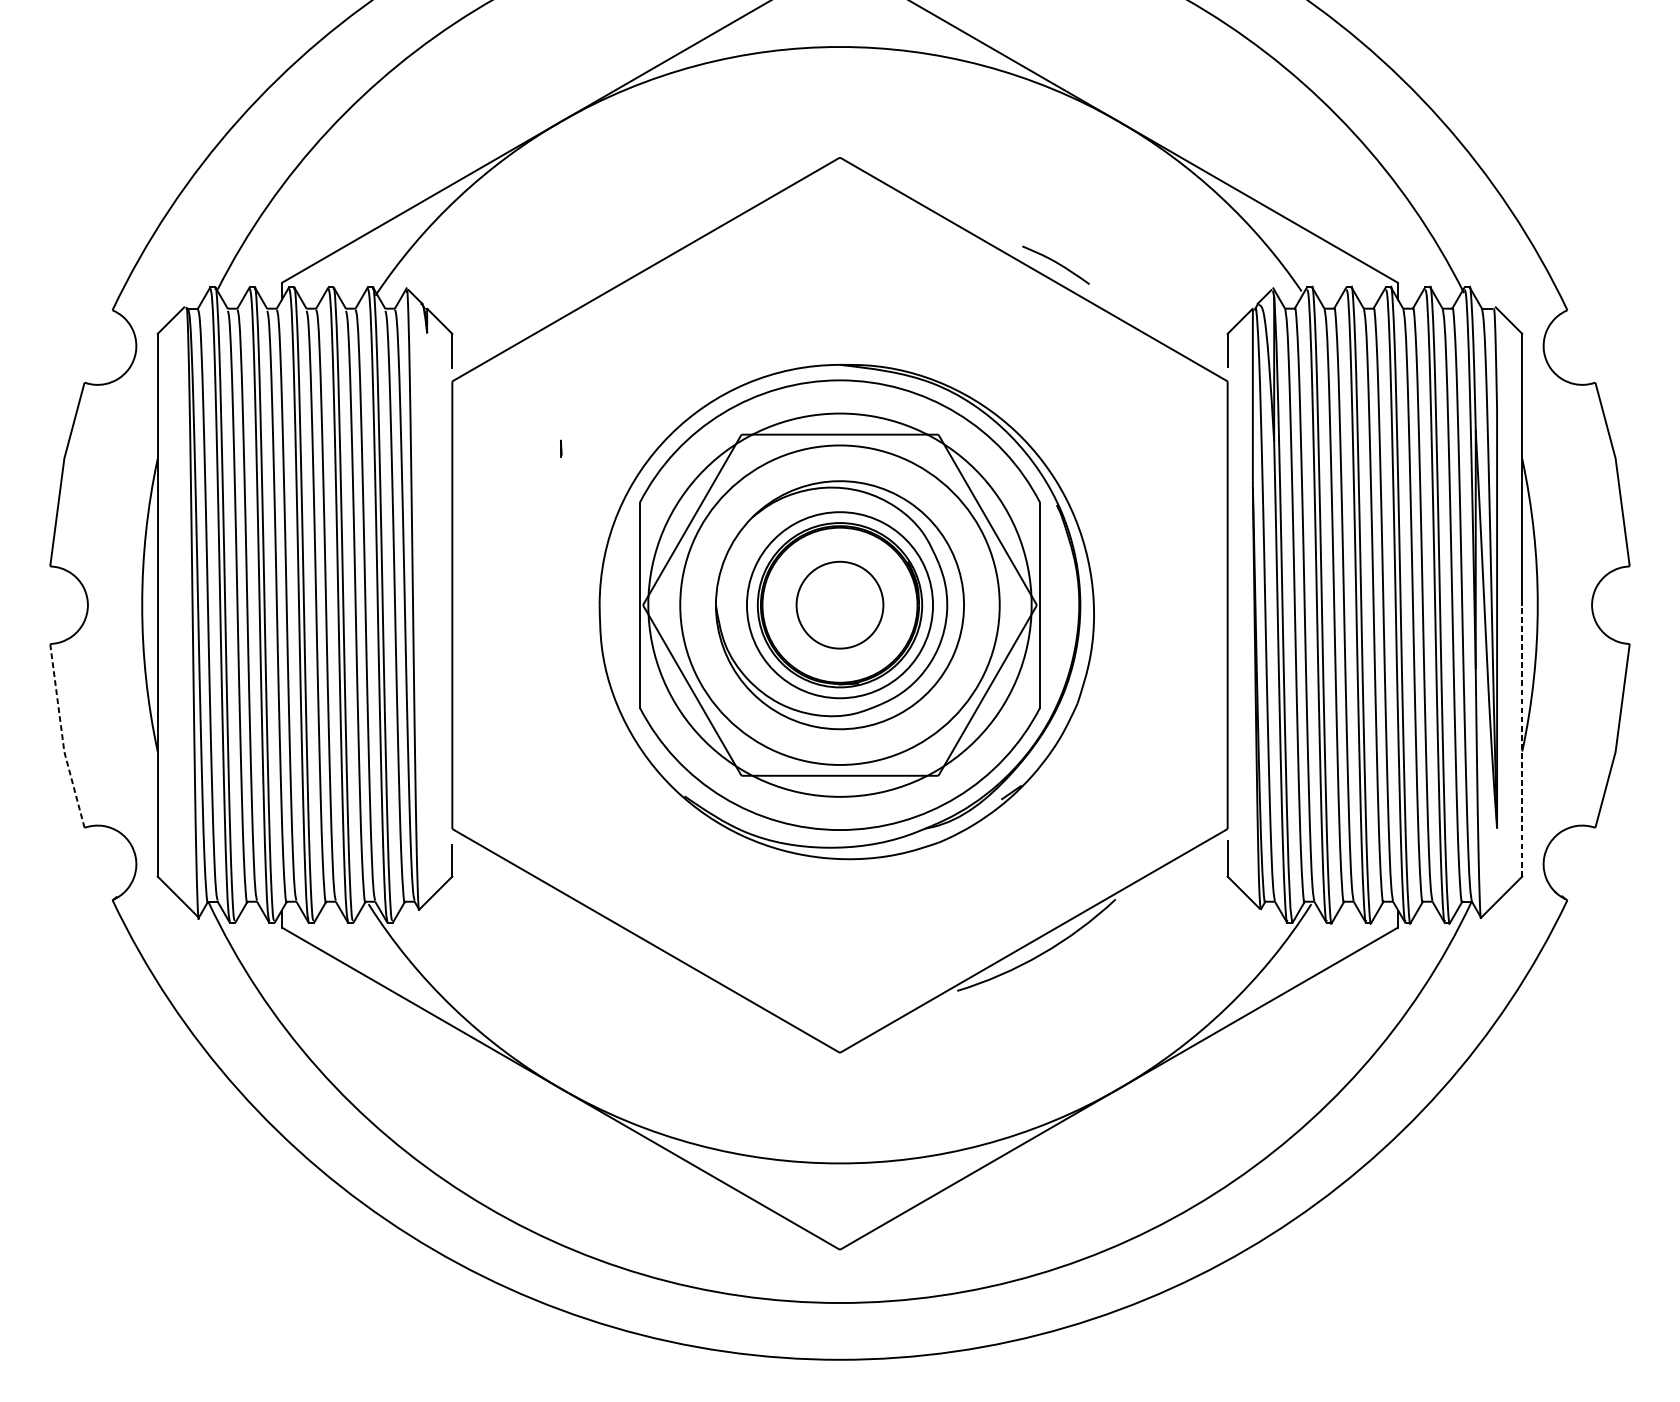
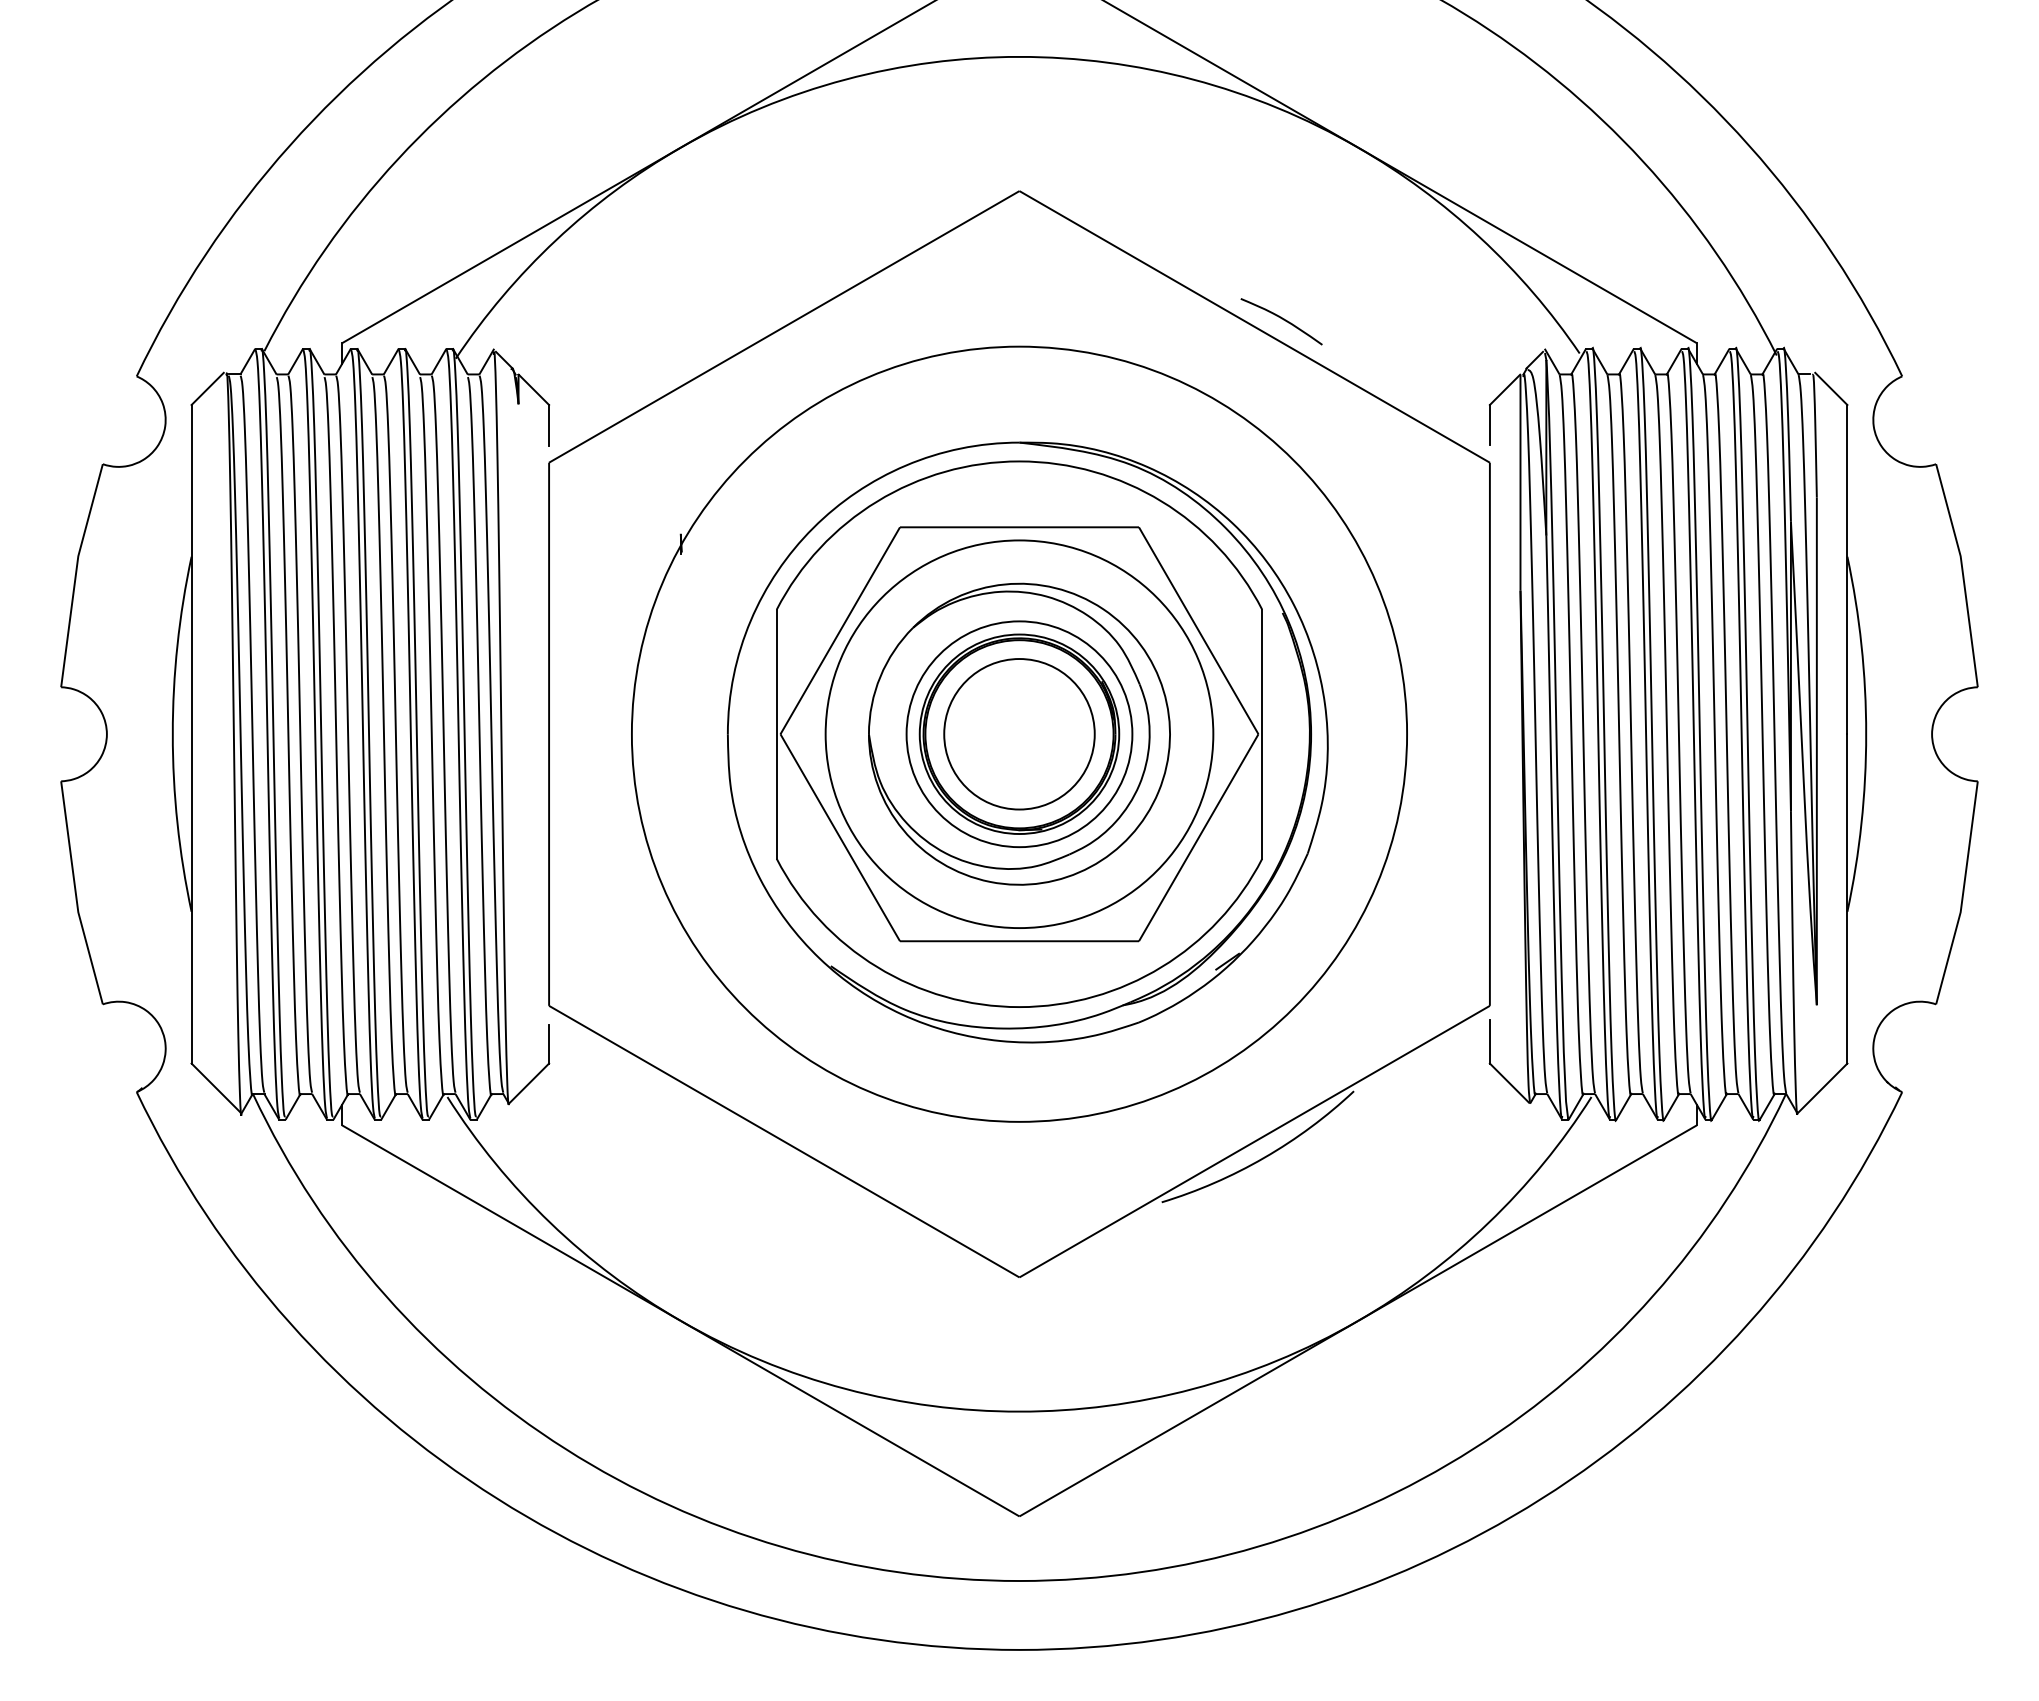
circle: (840, 604) -> (1019, 733), size x1.67
circle: (840, 605) -> (1019, 734), size x1.43
line: (62, 737) -> (76, 894), dashed -> solid
line: (1522, 740) -> (1847, 898), dashed -> solid

